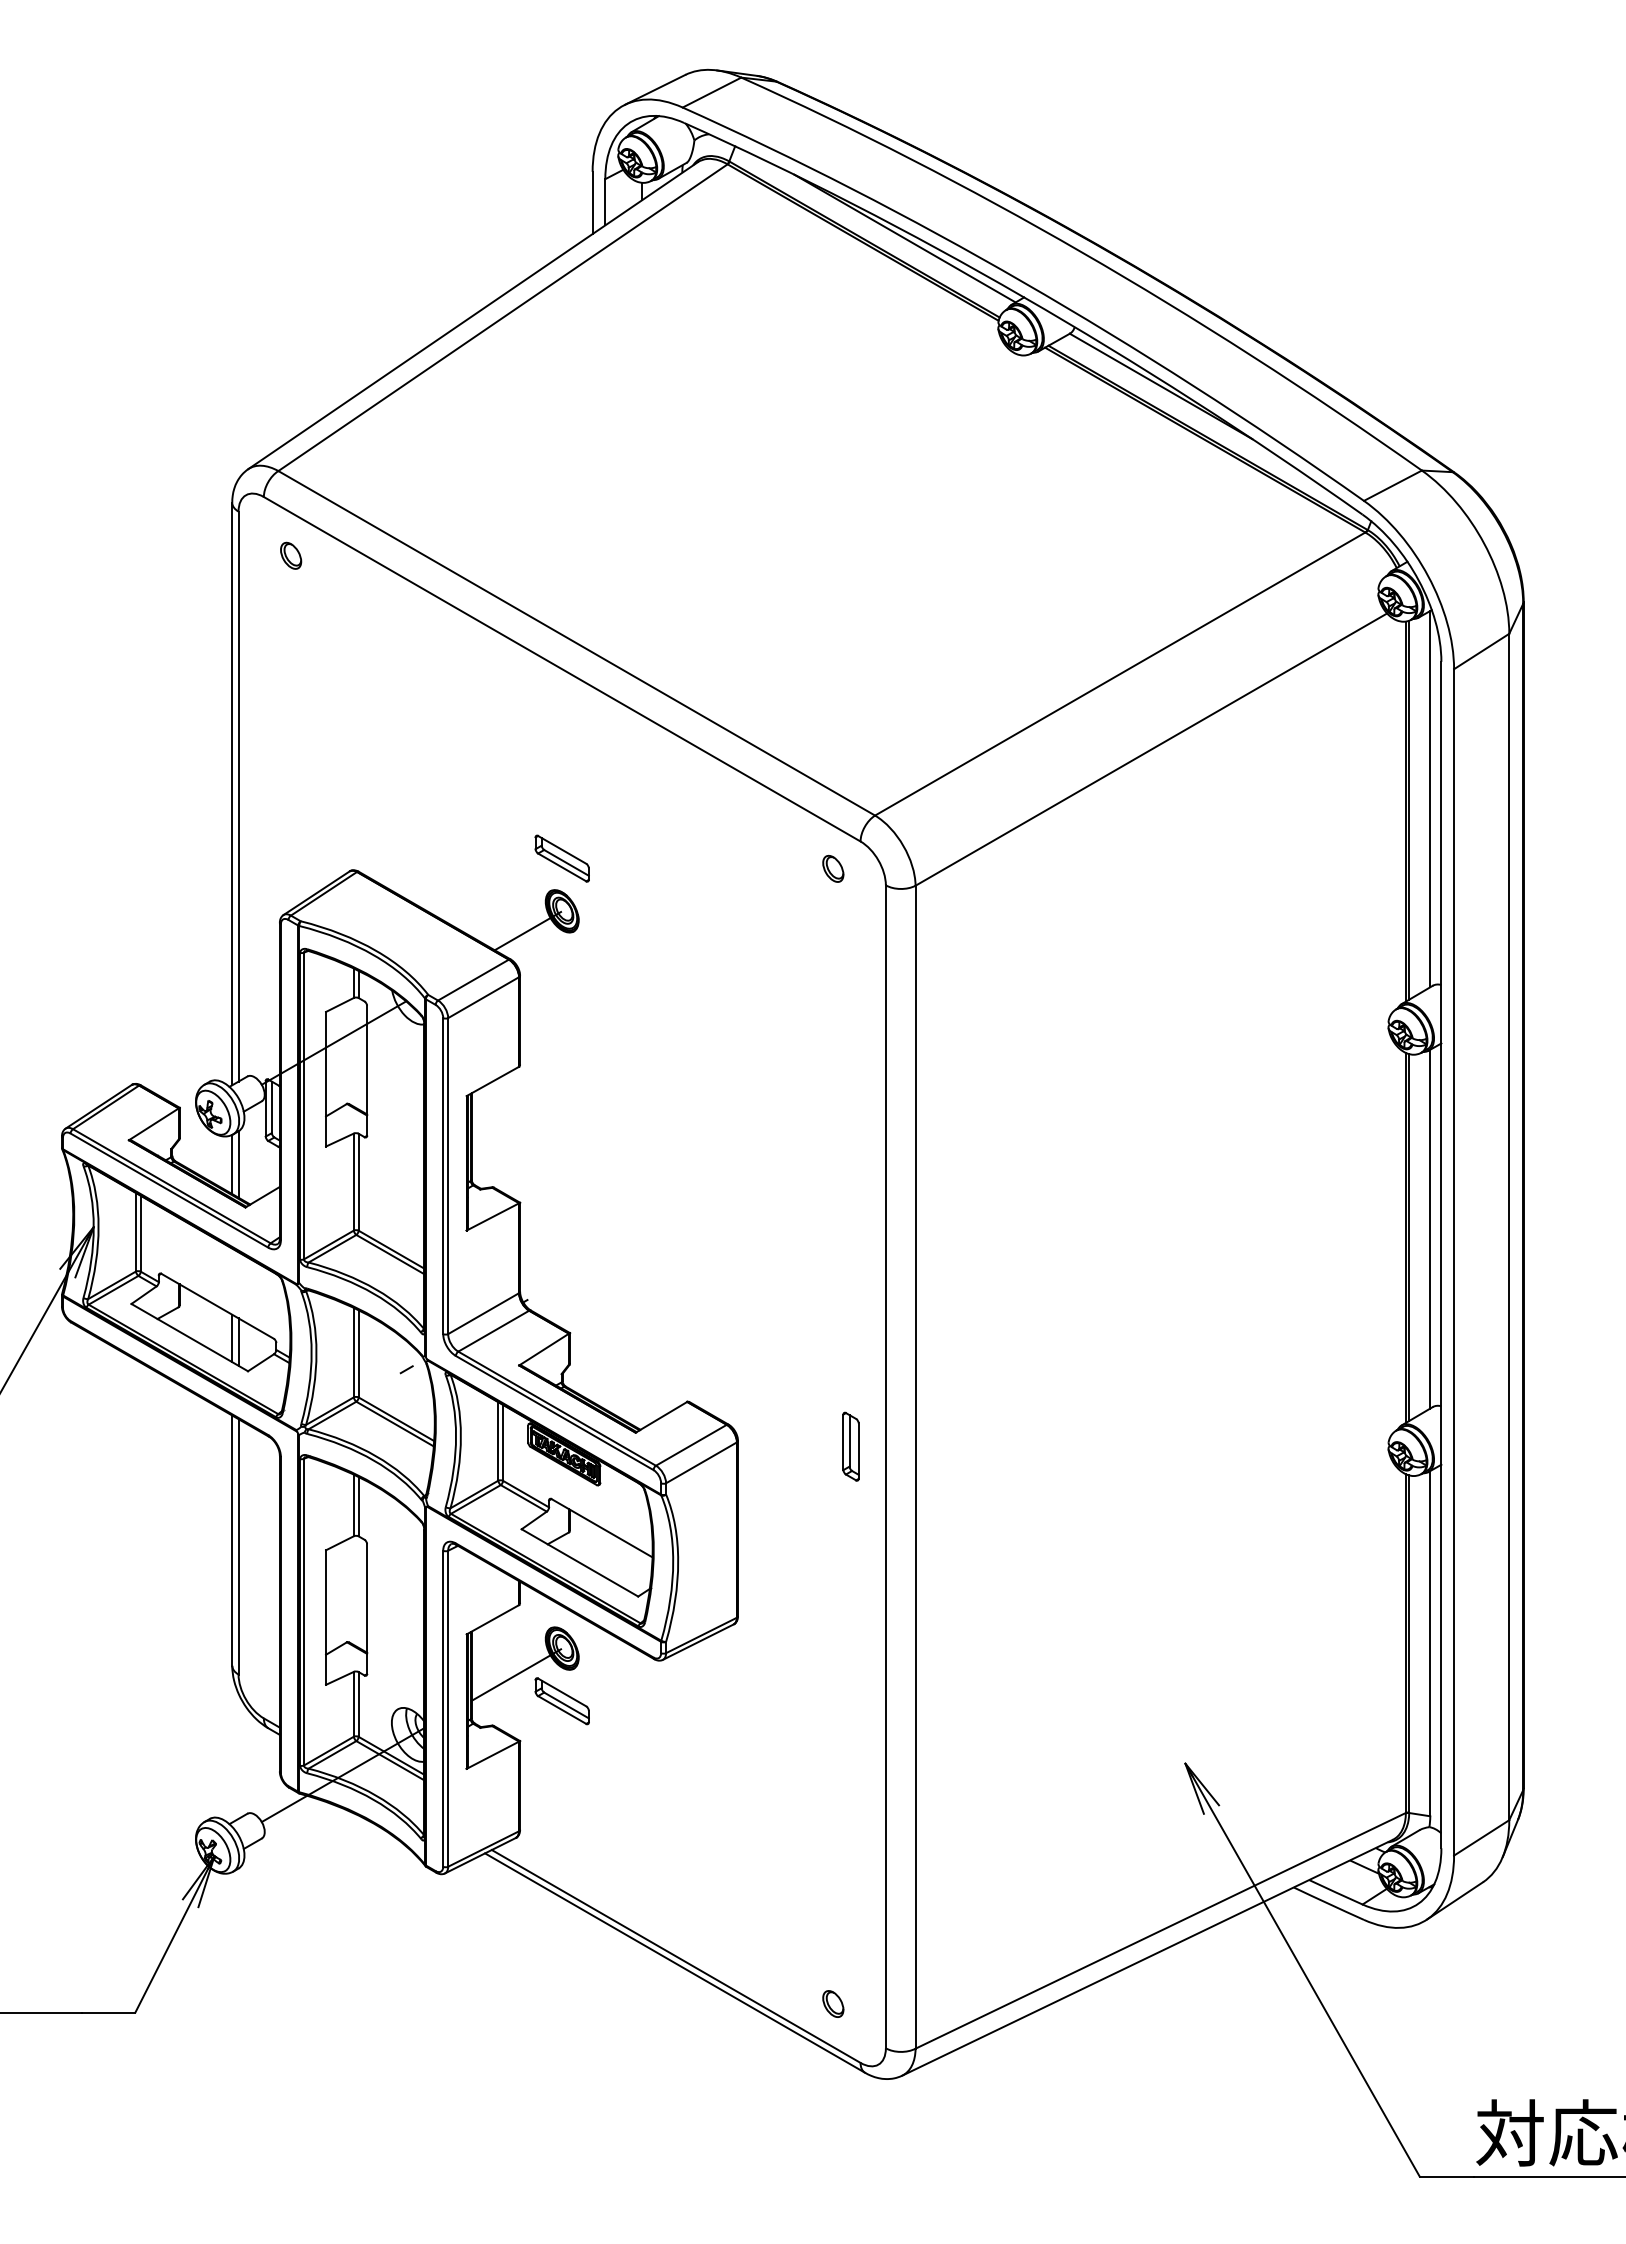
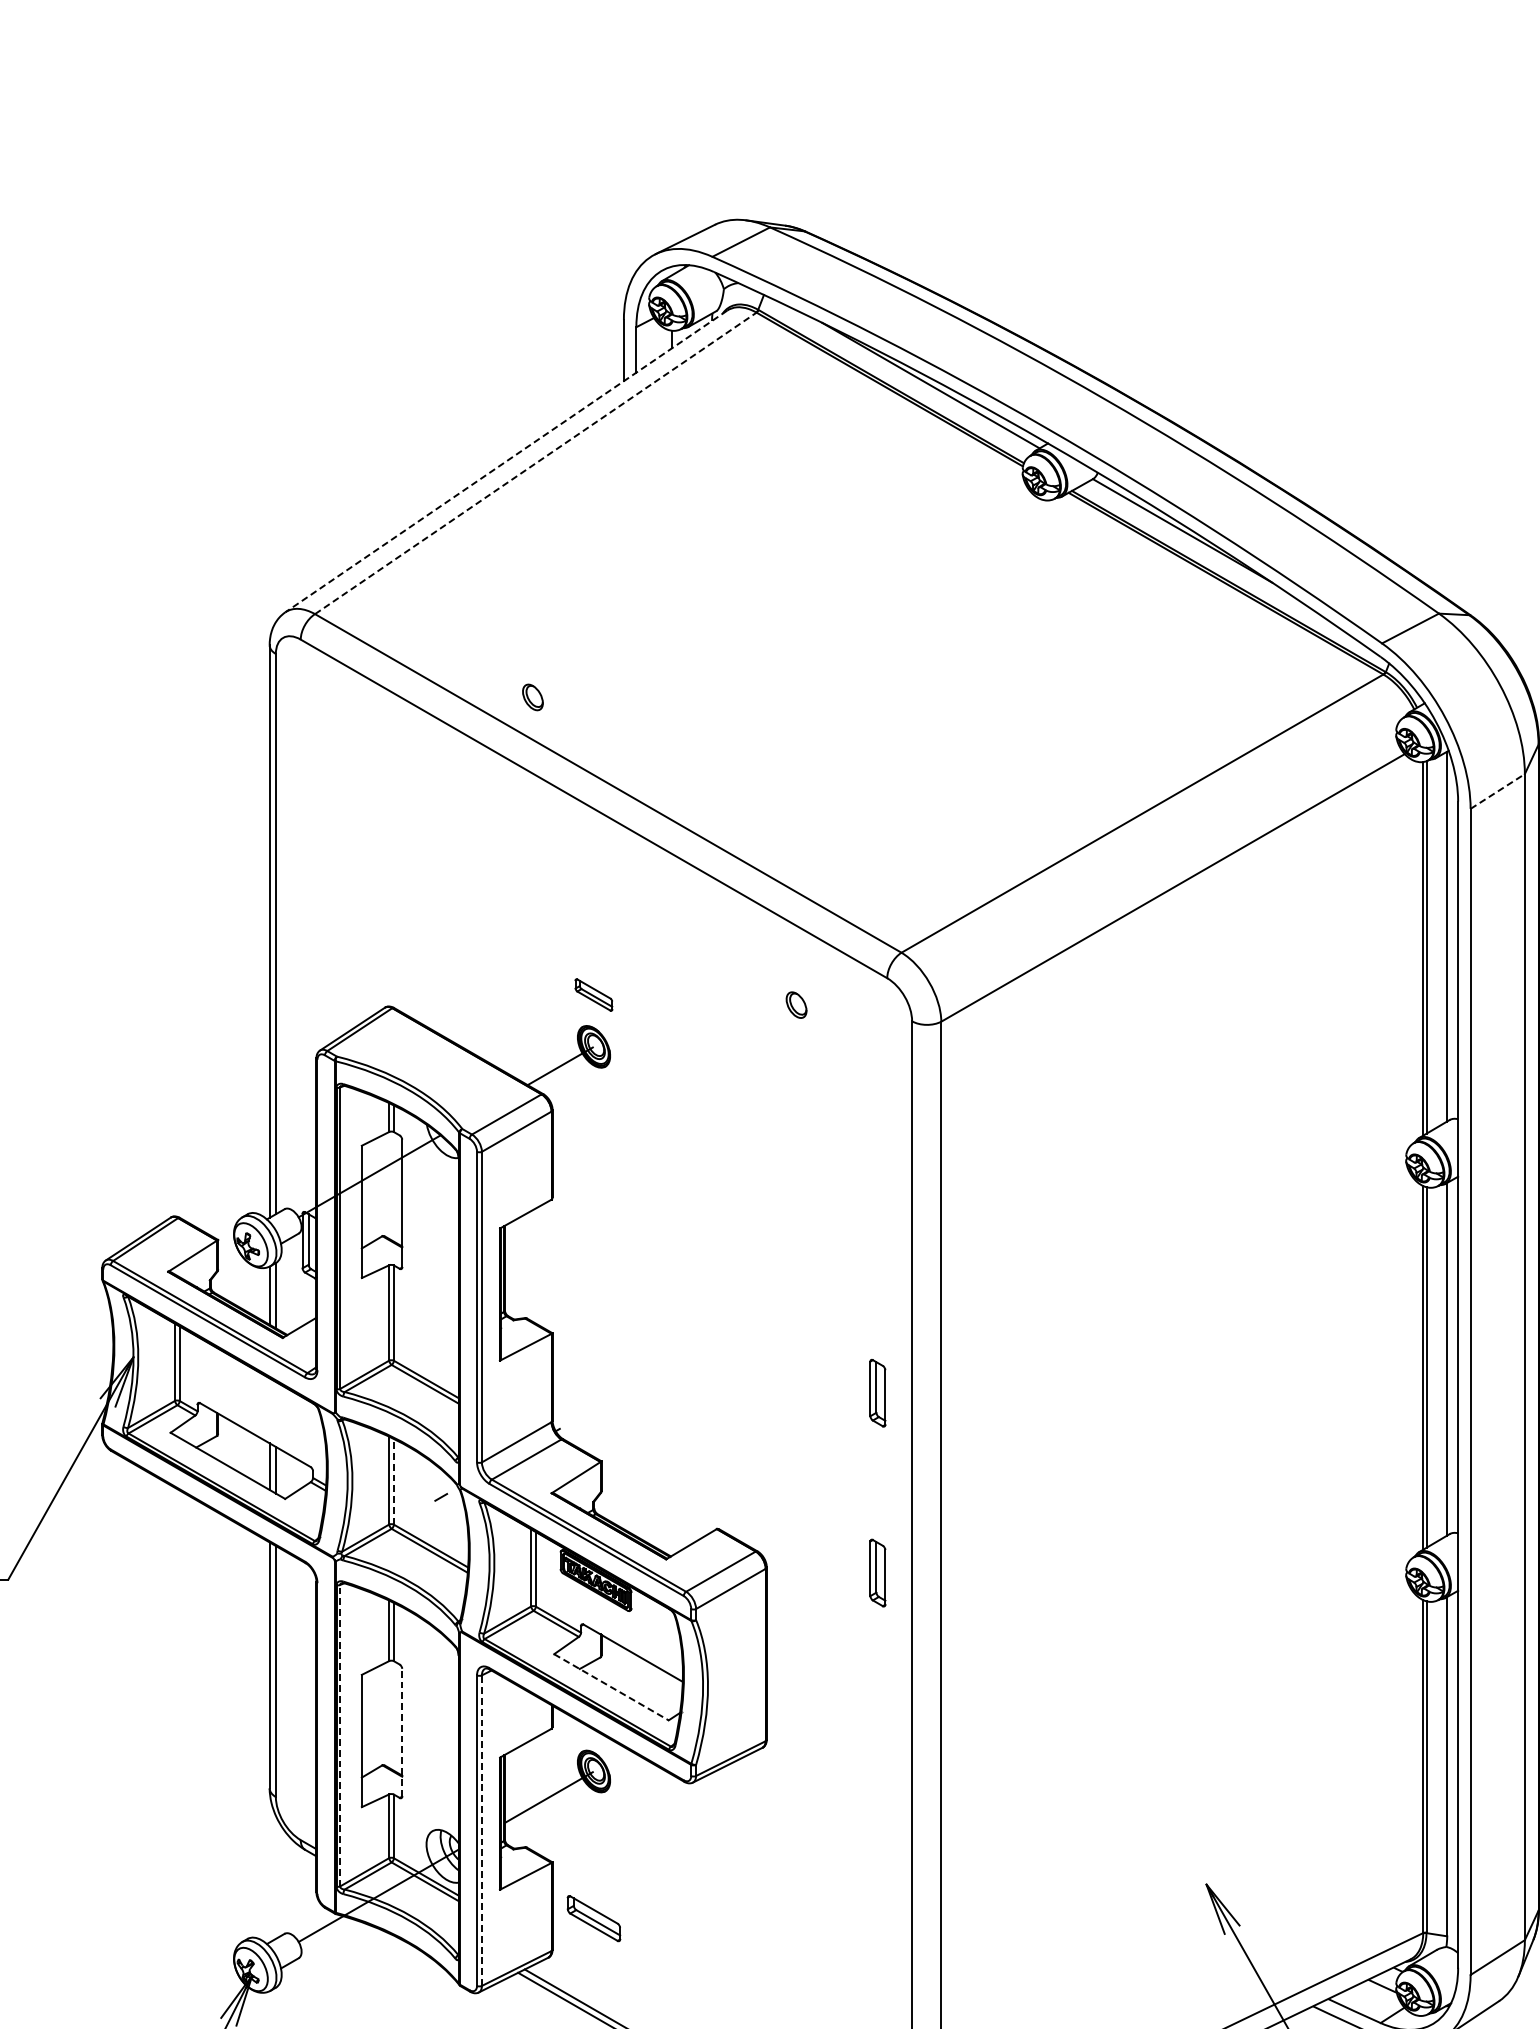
line: (472, 316) -> (505, 462), solid -> dashed
line: (503, 317) -> (536, 463), solid -> dashed
part: (291, 555) -> (533, 697), moved
line: (1481, 651) -> (1497, 791), solid -> dashed
part: (561, 858) -> (593, 994), size x0.7
part: (833, 868) -> (796, 1004), moved
part: (850, 1263) -> (877, 1393), added
line: (358, 1353) -> (393, 1481), solid -> dashed
line: (580, 1563) -> (611, 1687), solid -> dashed
line: (367, 1609) -> (402, 1733), solid -> dashed
line: (304, 1611) -> (340, 1735), solid -> dashed
part: (561, 1701) -> (593, 1918), moved
line: (448, 1708) -> (482, 1830), solid -> dashed

